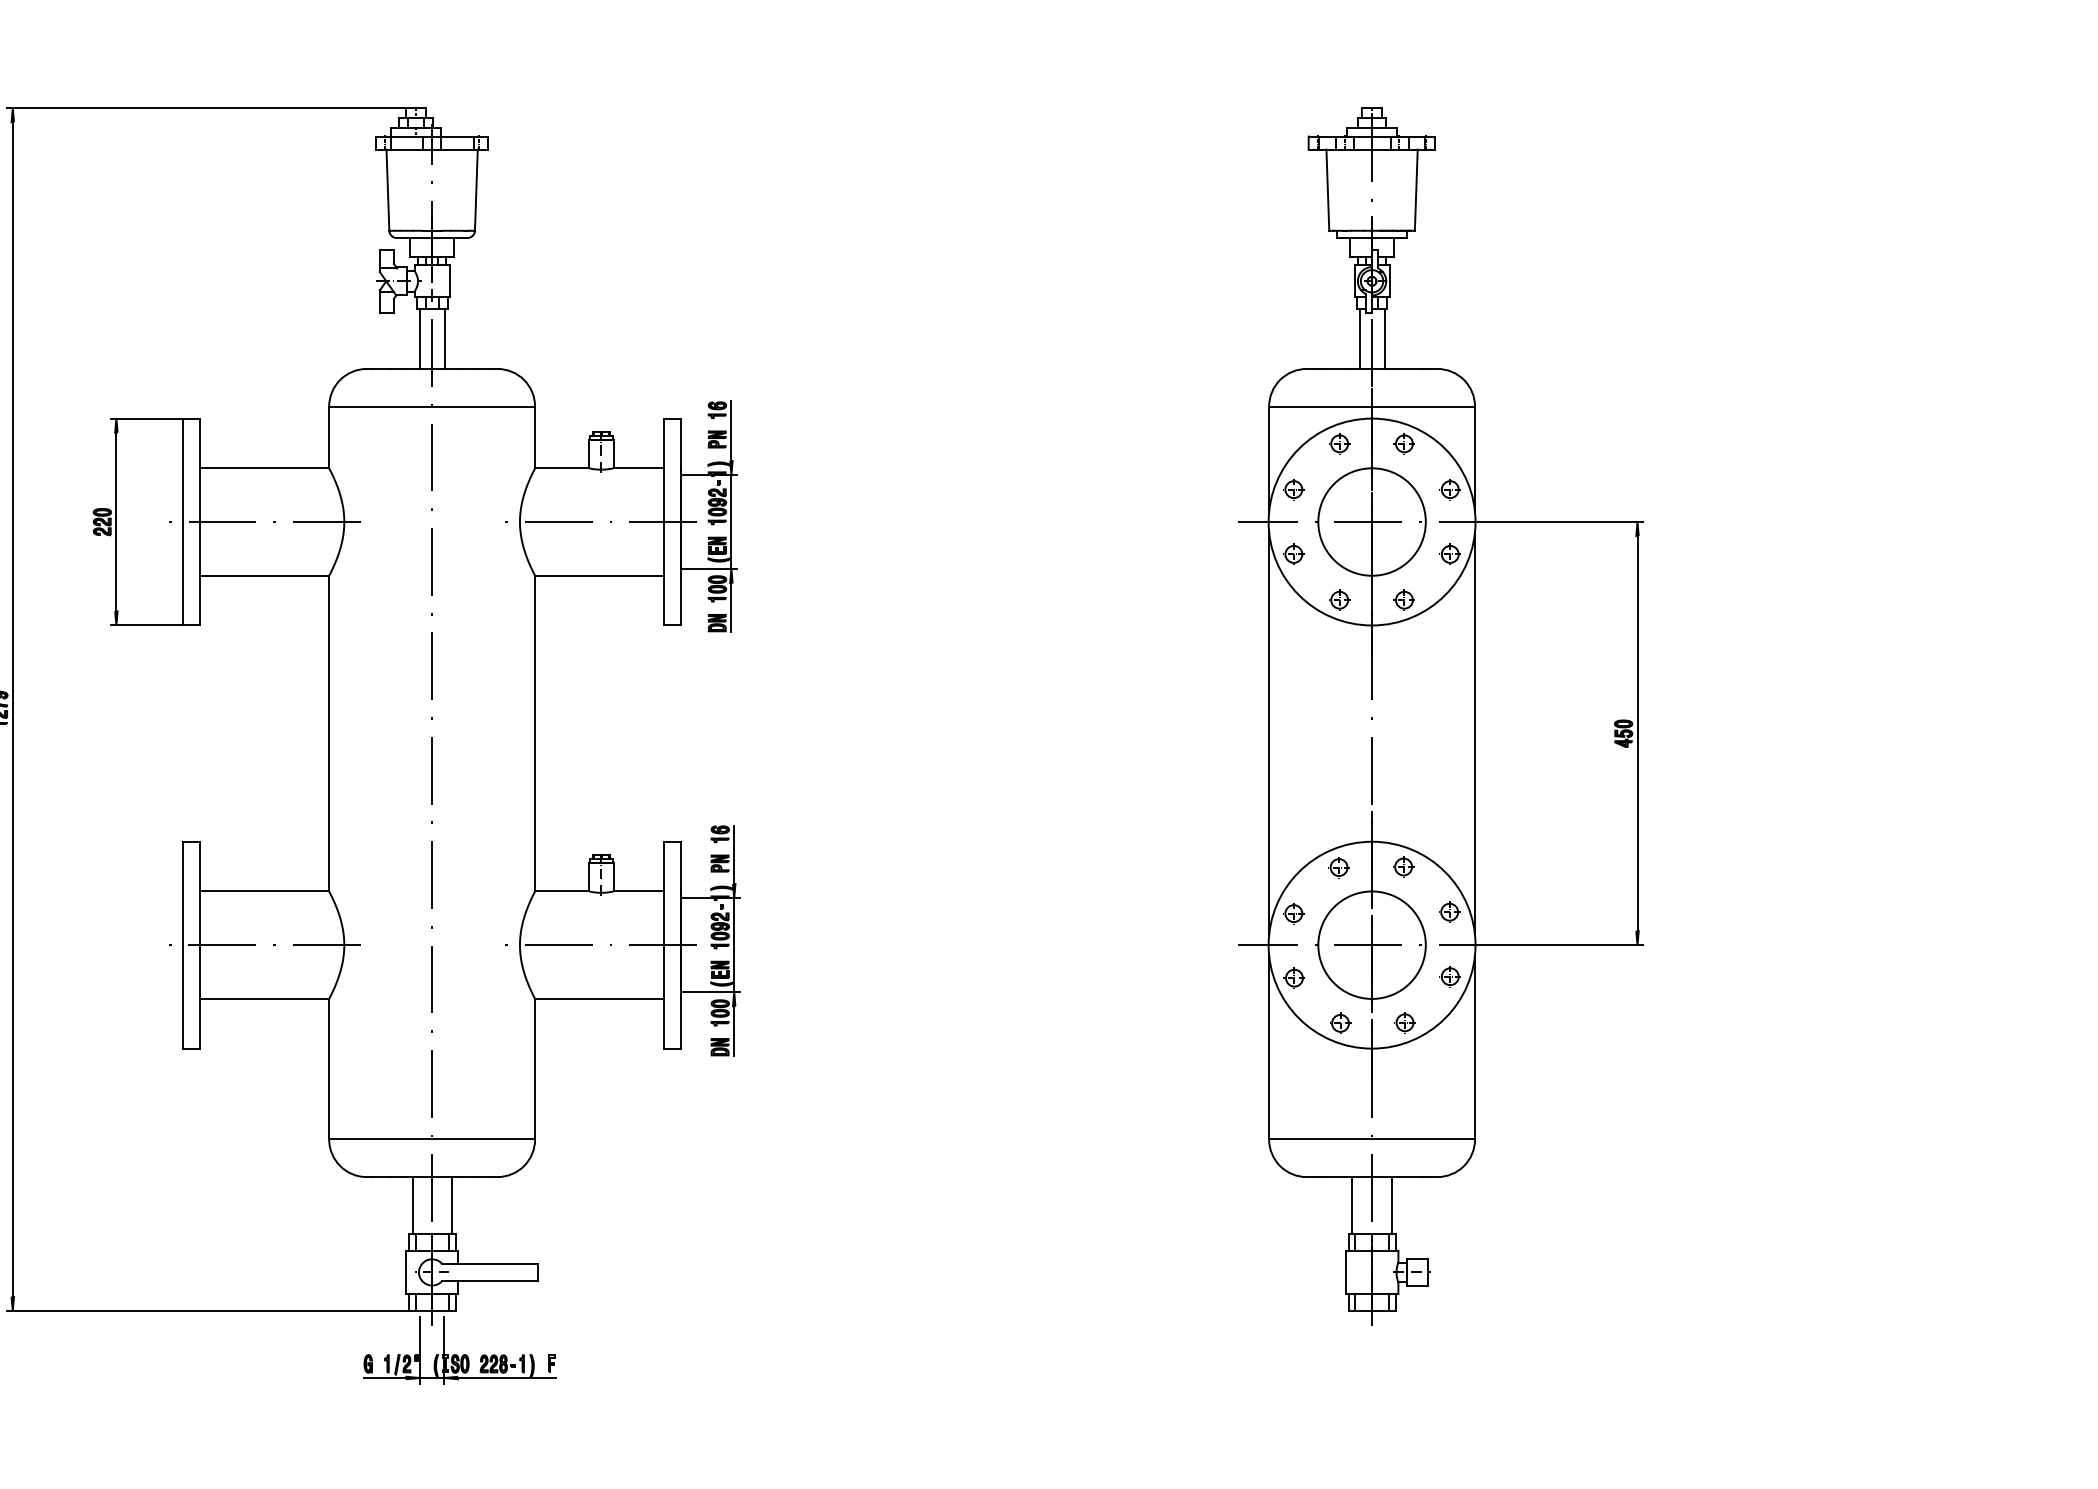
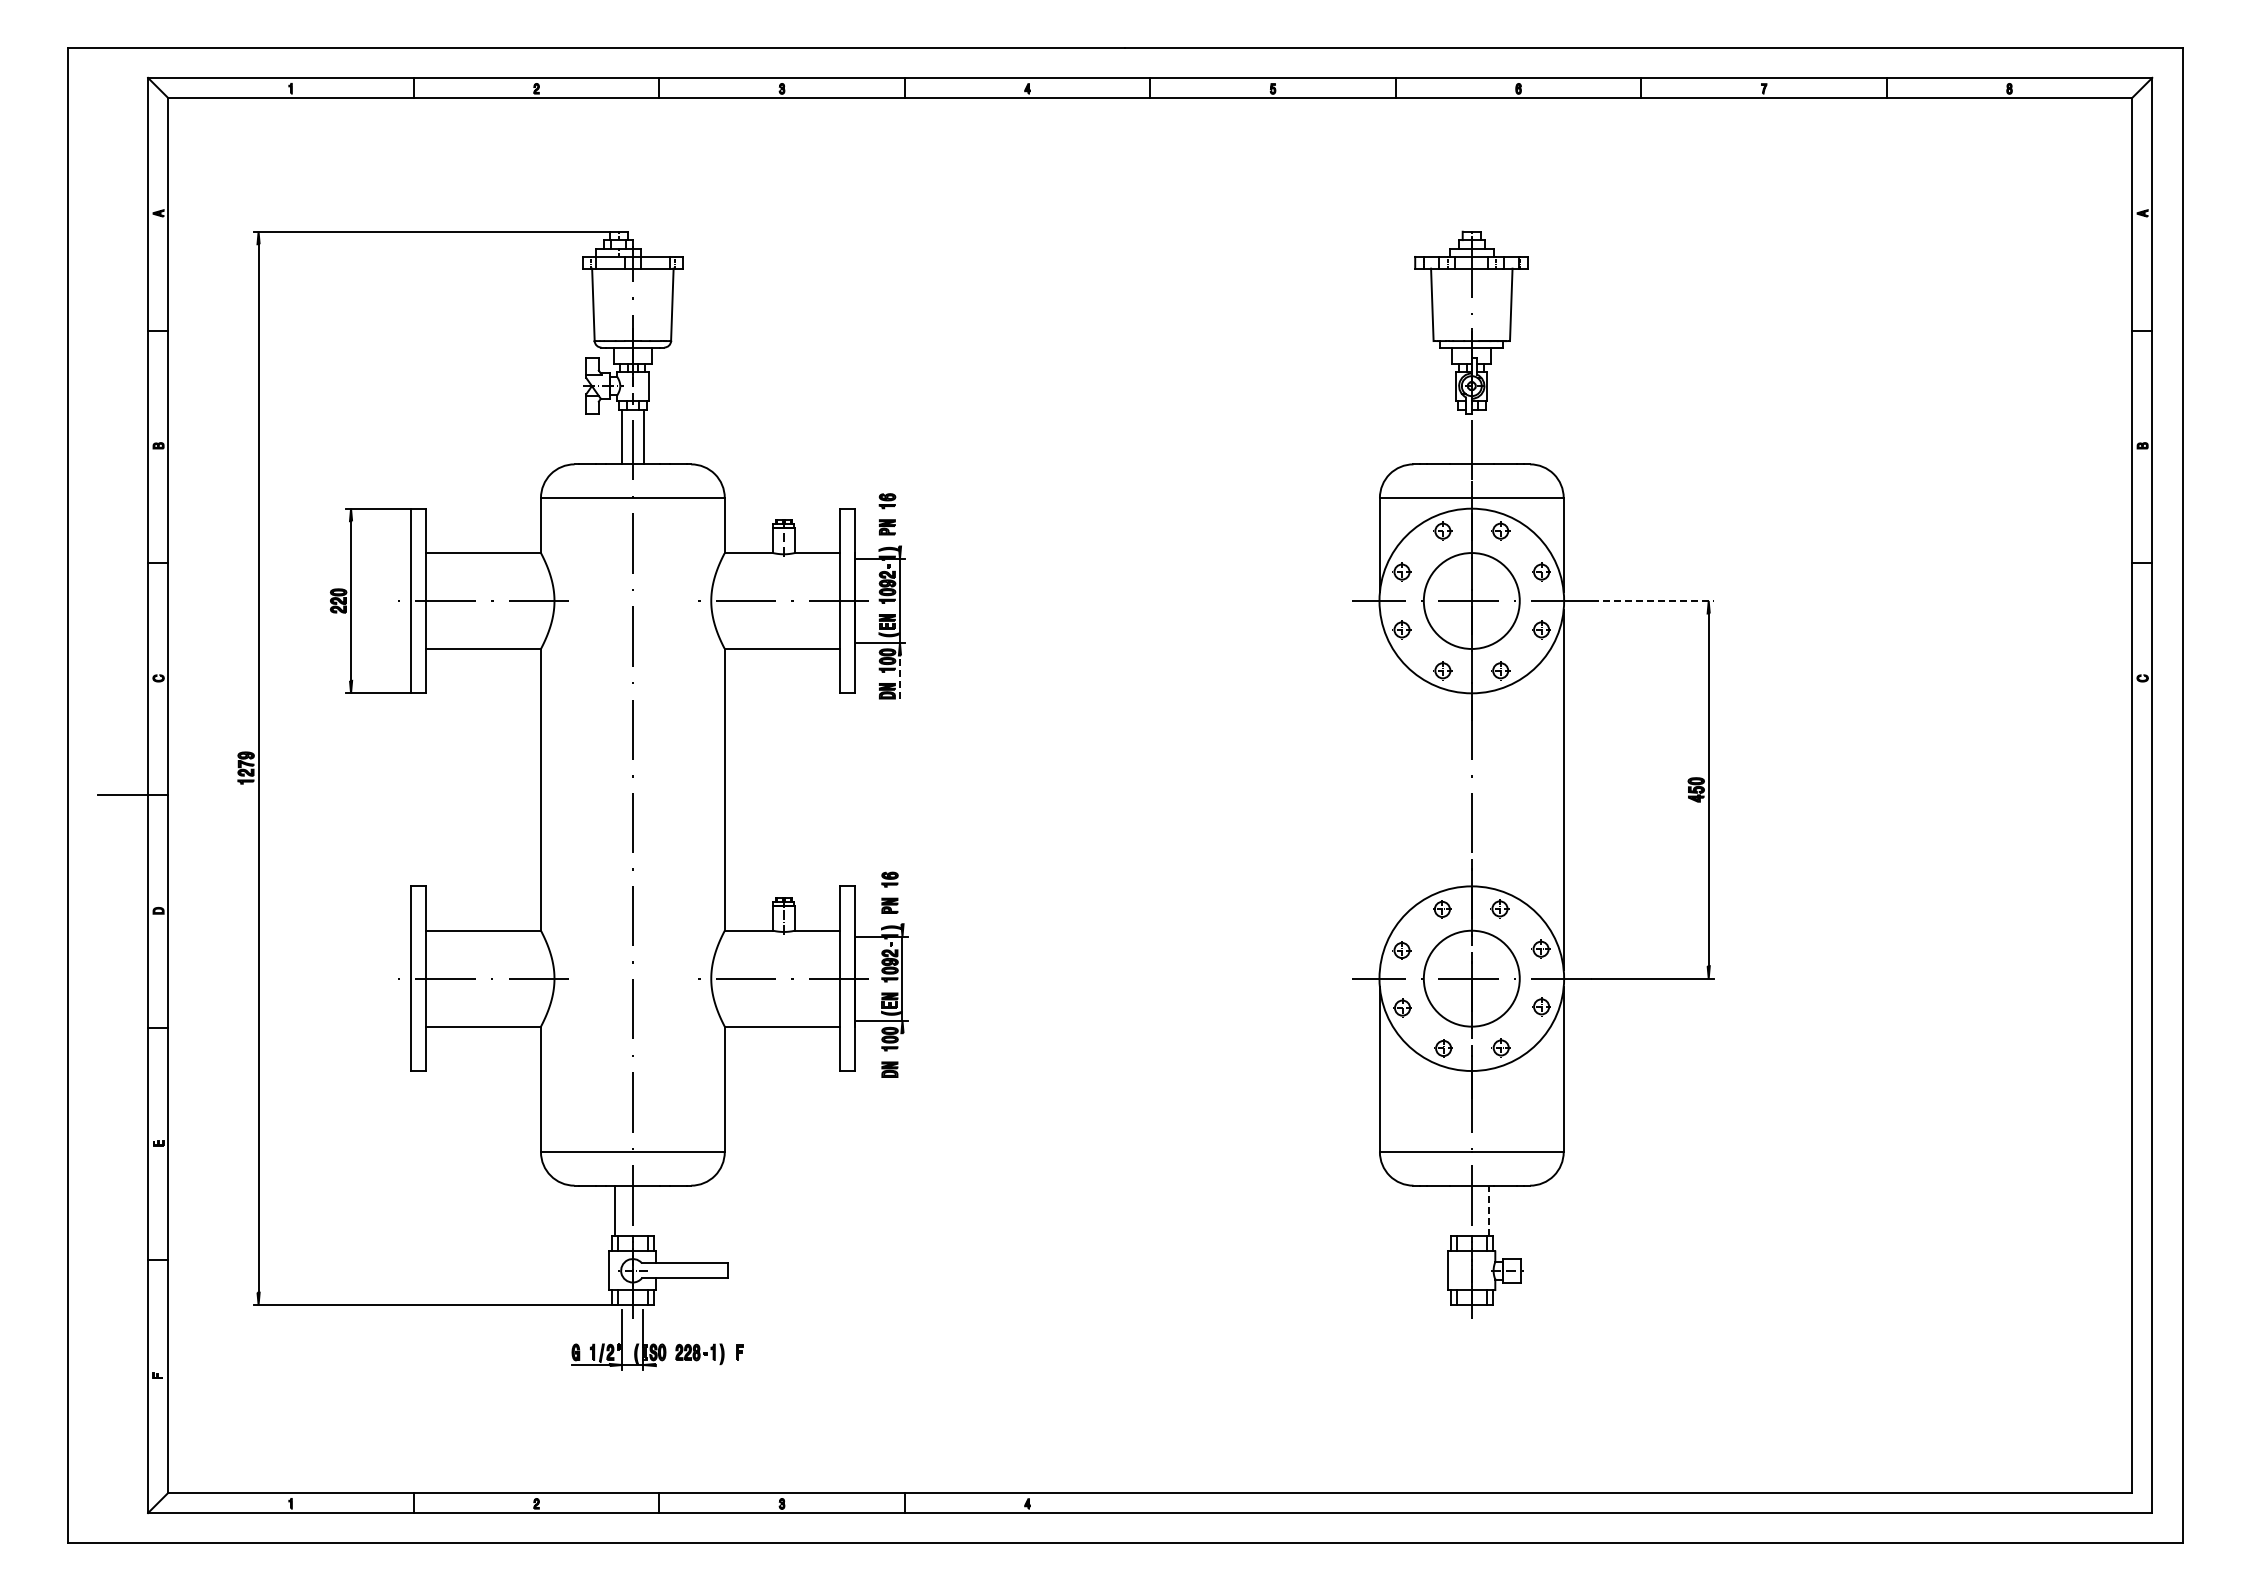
line: (1359, 338) -> (1460, 437), removed
line: (1384, 338) -> (1482, 437), removed
line: (730, 430) -> (899, 519), removed
line: (1574, 522) -> (1652, 601), solid -> dashed
line: (730, 607) -> (899, 677), solid -> dashed
line: (1268, 733) -> (1379, 789), removed
line: (734, 854) -> (902, 897), removed
line: (734, 1031) -> (902, 1055), removed
line: (451, 1204) -> (650, 1210), removed
line: (1352, 1204) -> (1454, 1210), removed
line: (1391, 1204) -> (1489, 1210), solid -> dashed
line: (506, 1378) -> (699, 1365), removed

